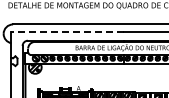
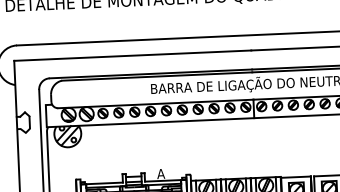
line: (67, 31) -> (132, 55), dashed -> solid

